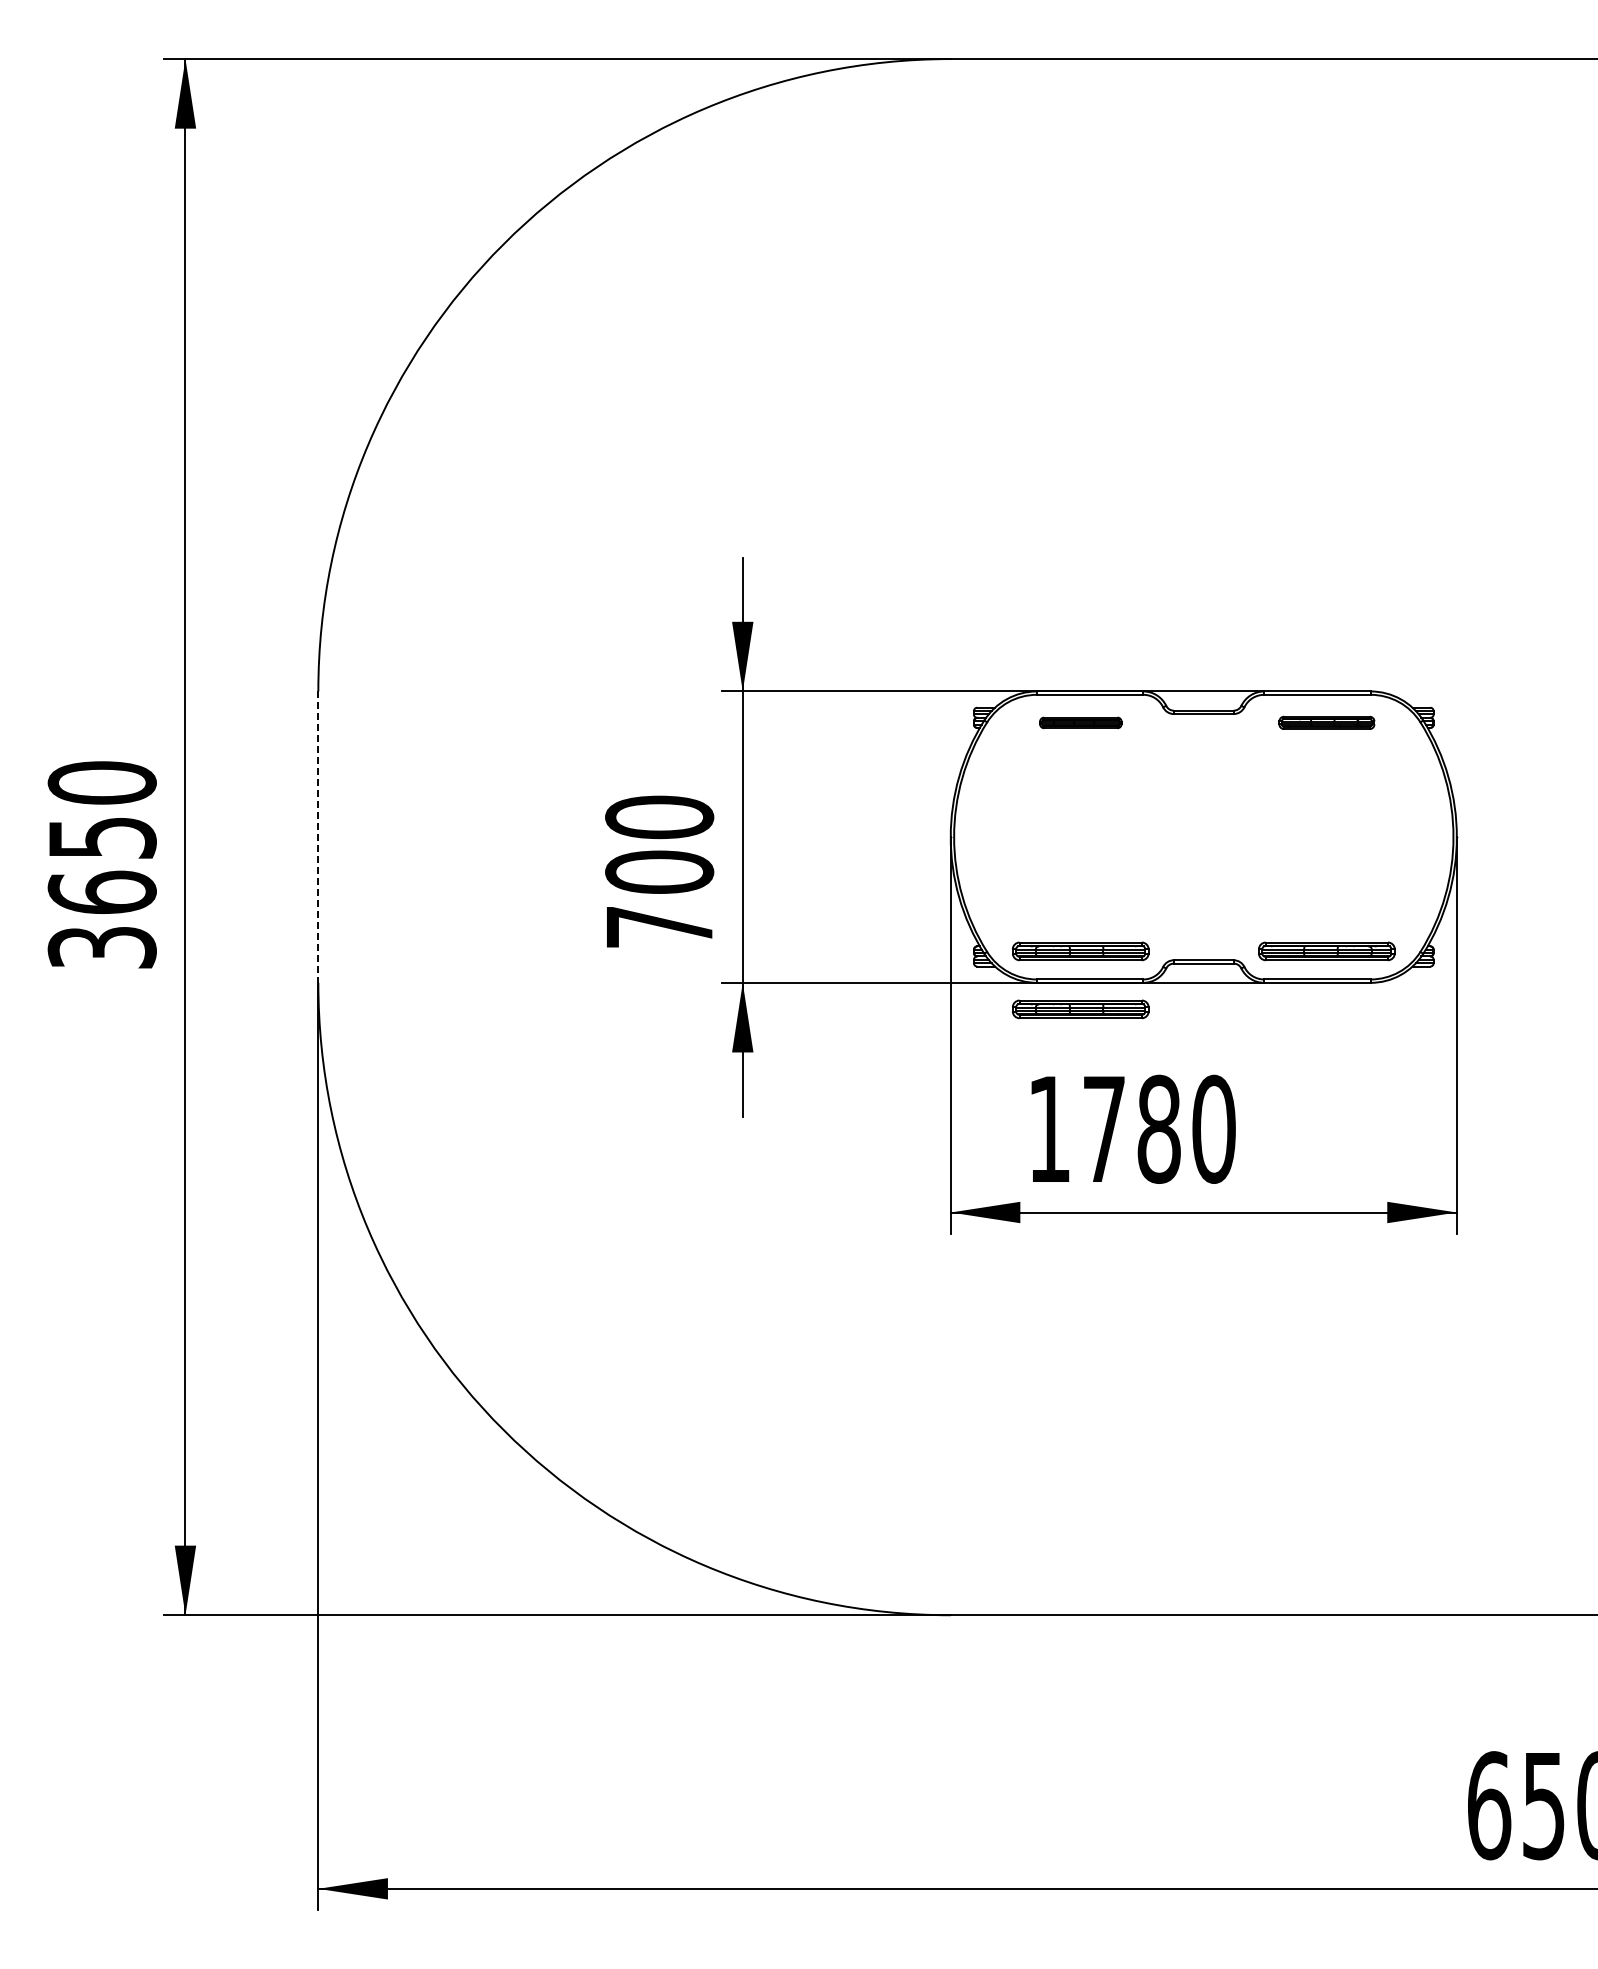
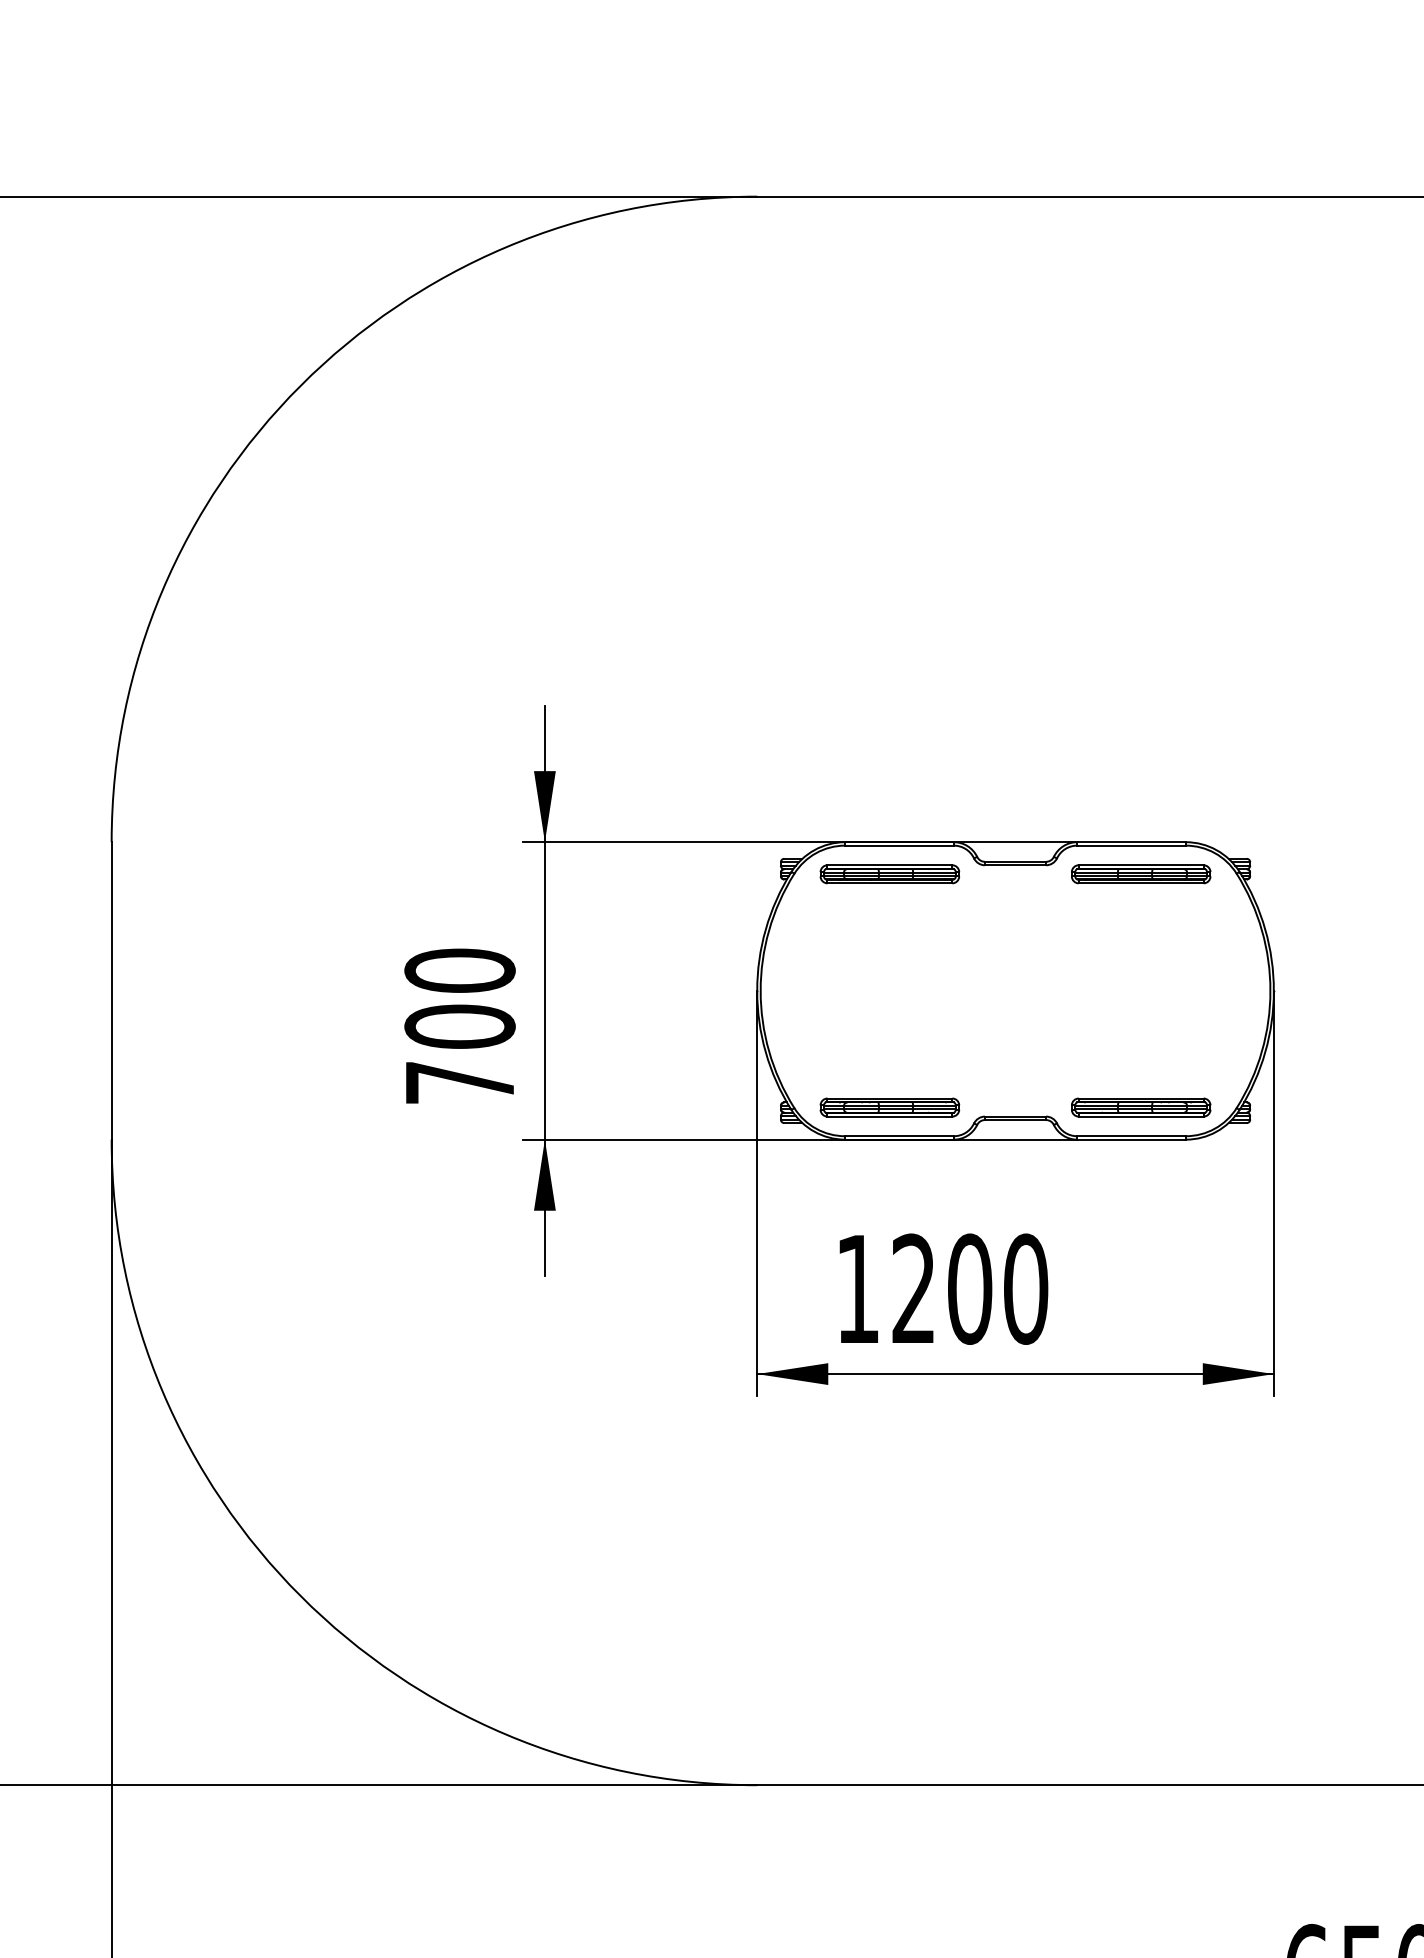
part: (1080, 722) -> (889, 873), size x1.67
part: (1326, 722) -> (1140, 873), size x1.43
line: (318, 837) -> (111, 991), dashed -> solid
part: (1080, 1009) -> (889, 1166), removed
text: (1131, 1128) -> (941, 1288), 1780 -> 1200

